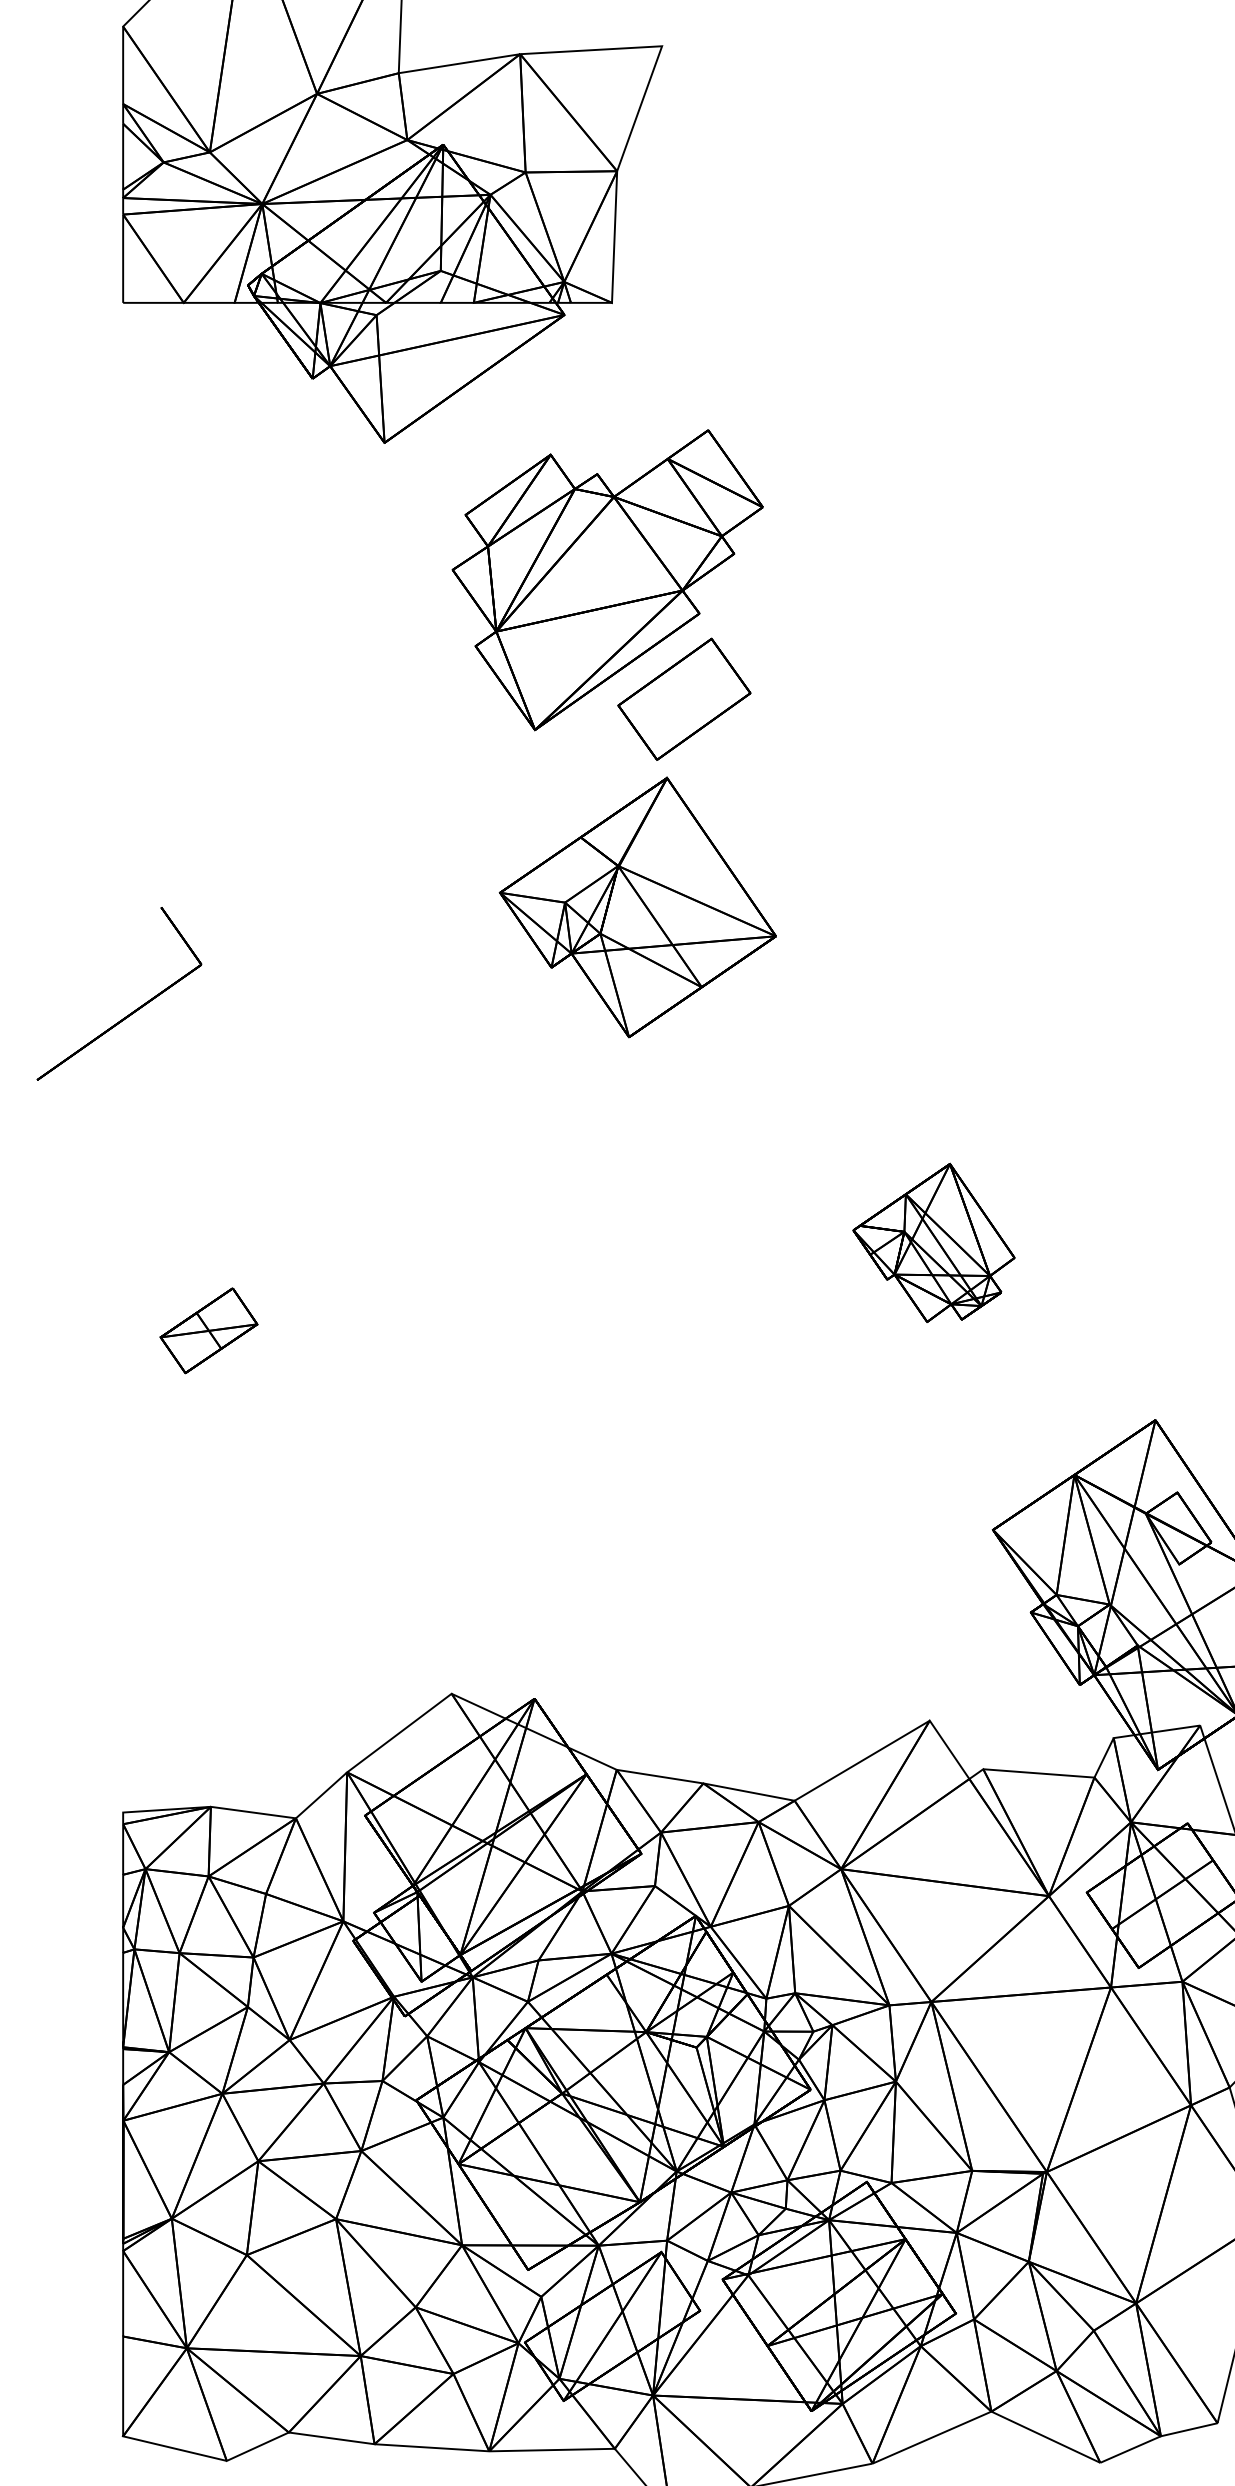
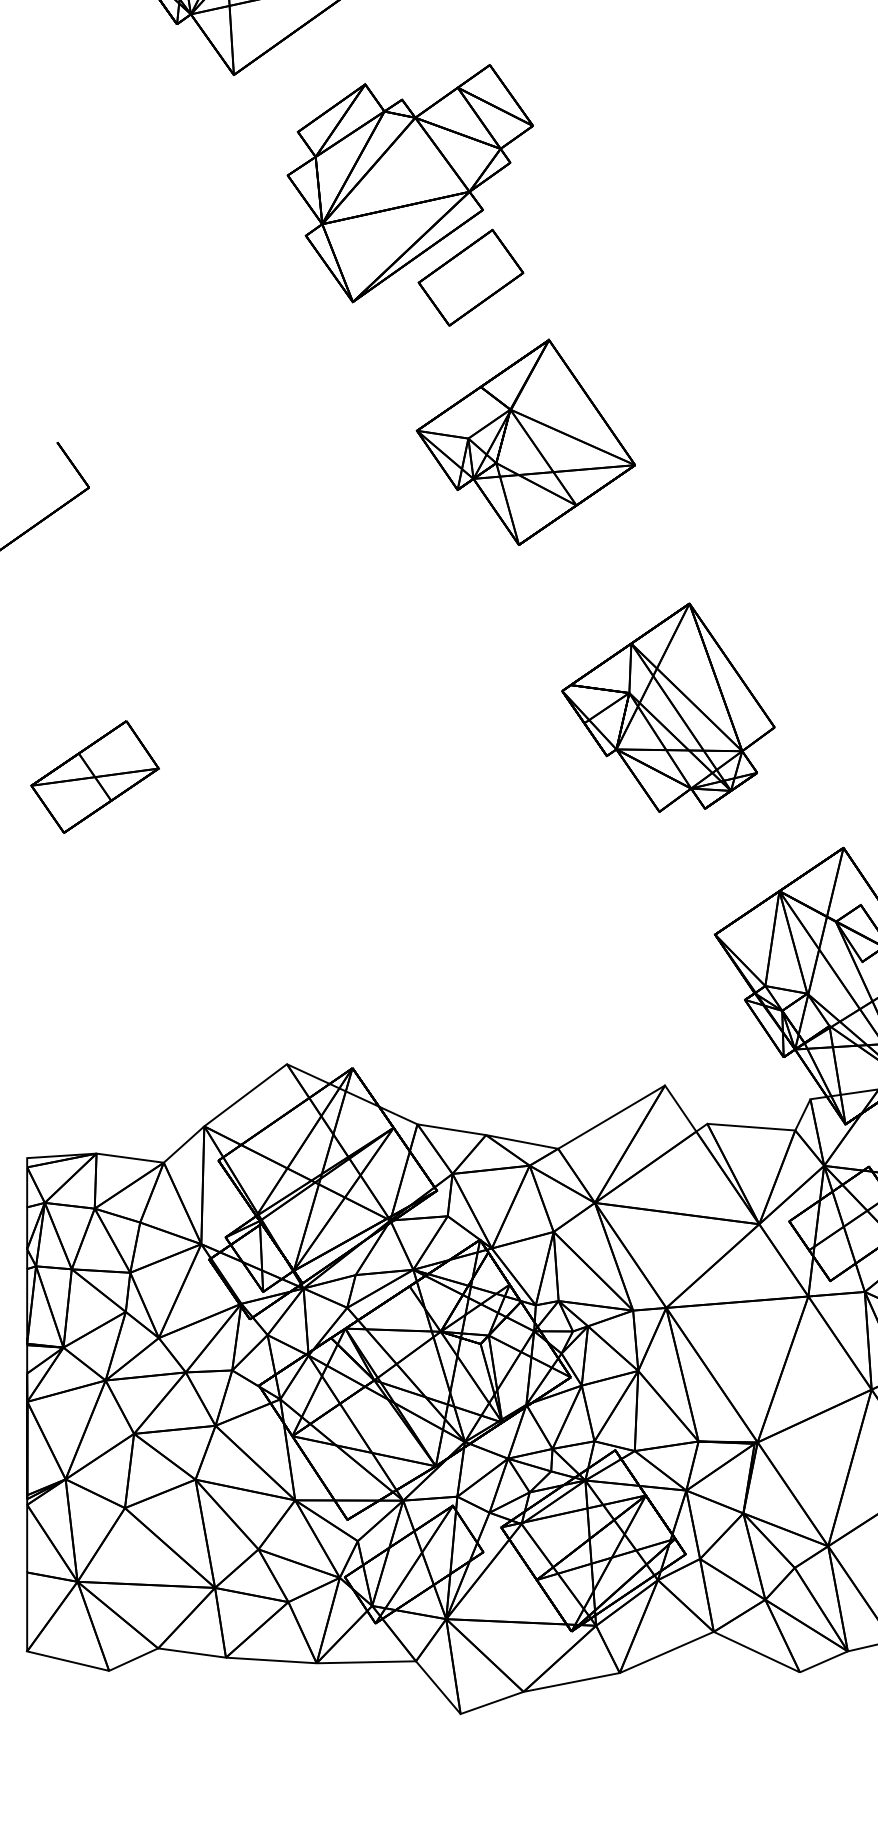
part: (637, 907) -> (525, 442), moved
part: (933, 1242) -> (667, 707), size x1.67
part: (208, 1330) -> (94, 776), size x1.67

